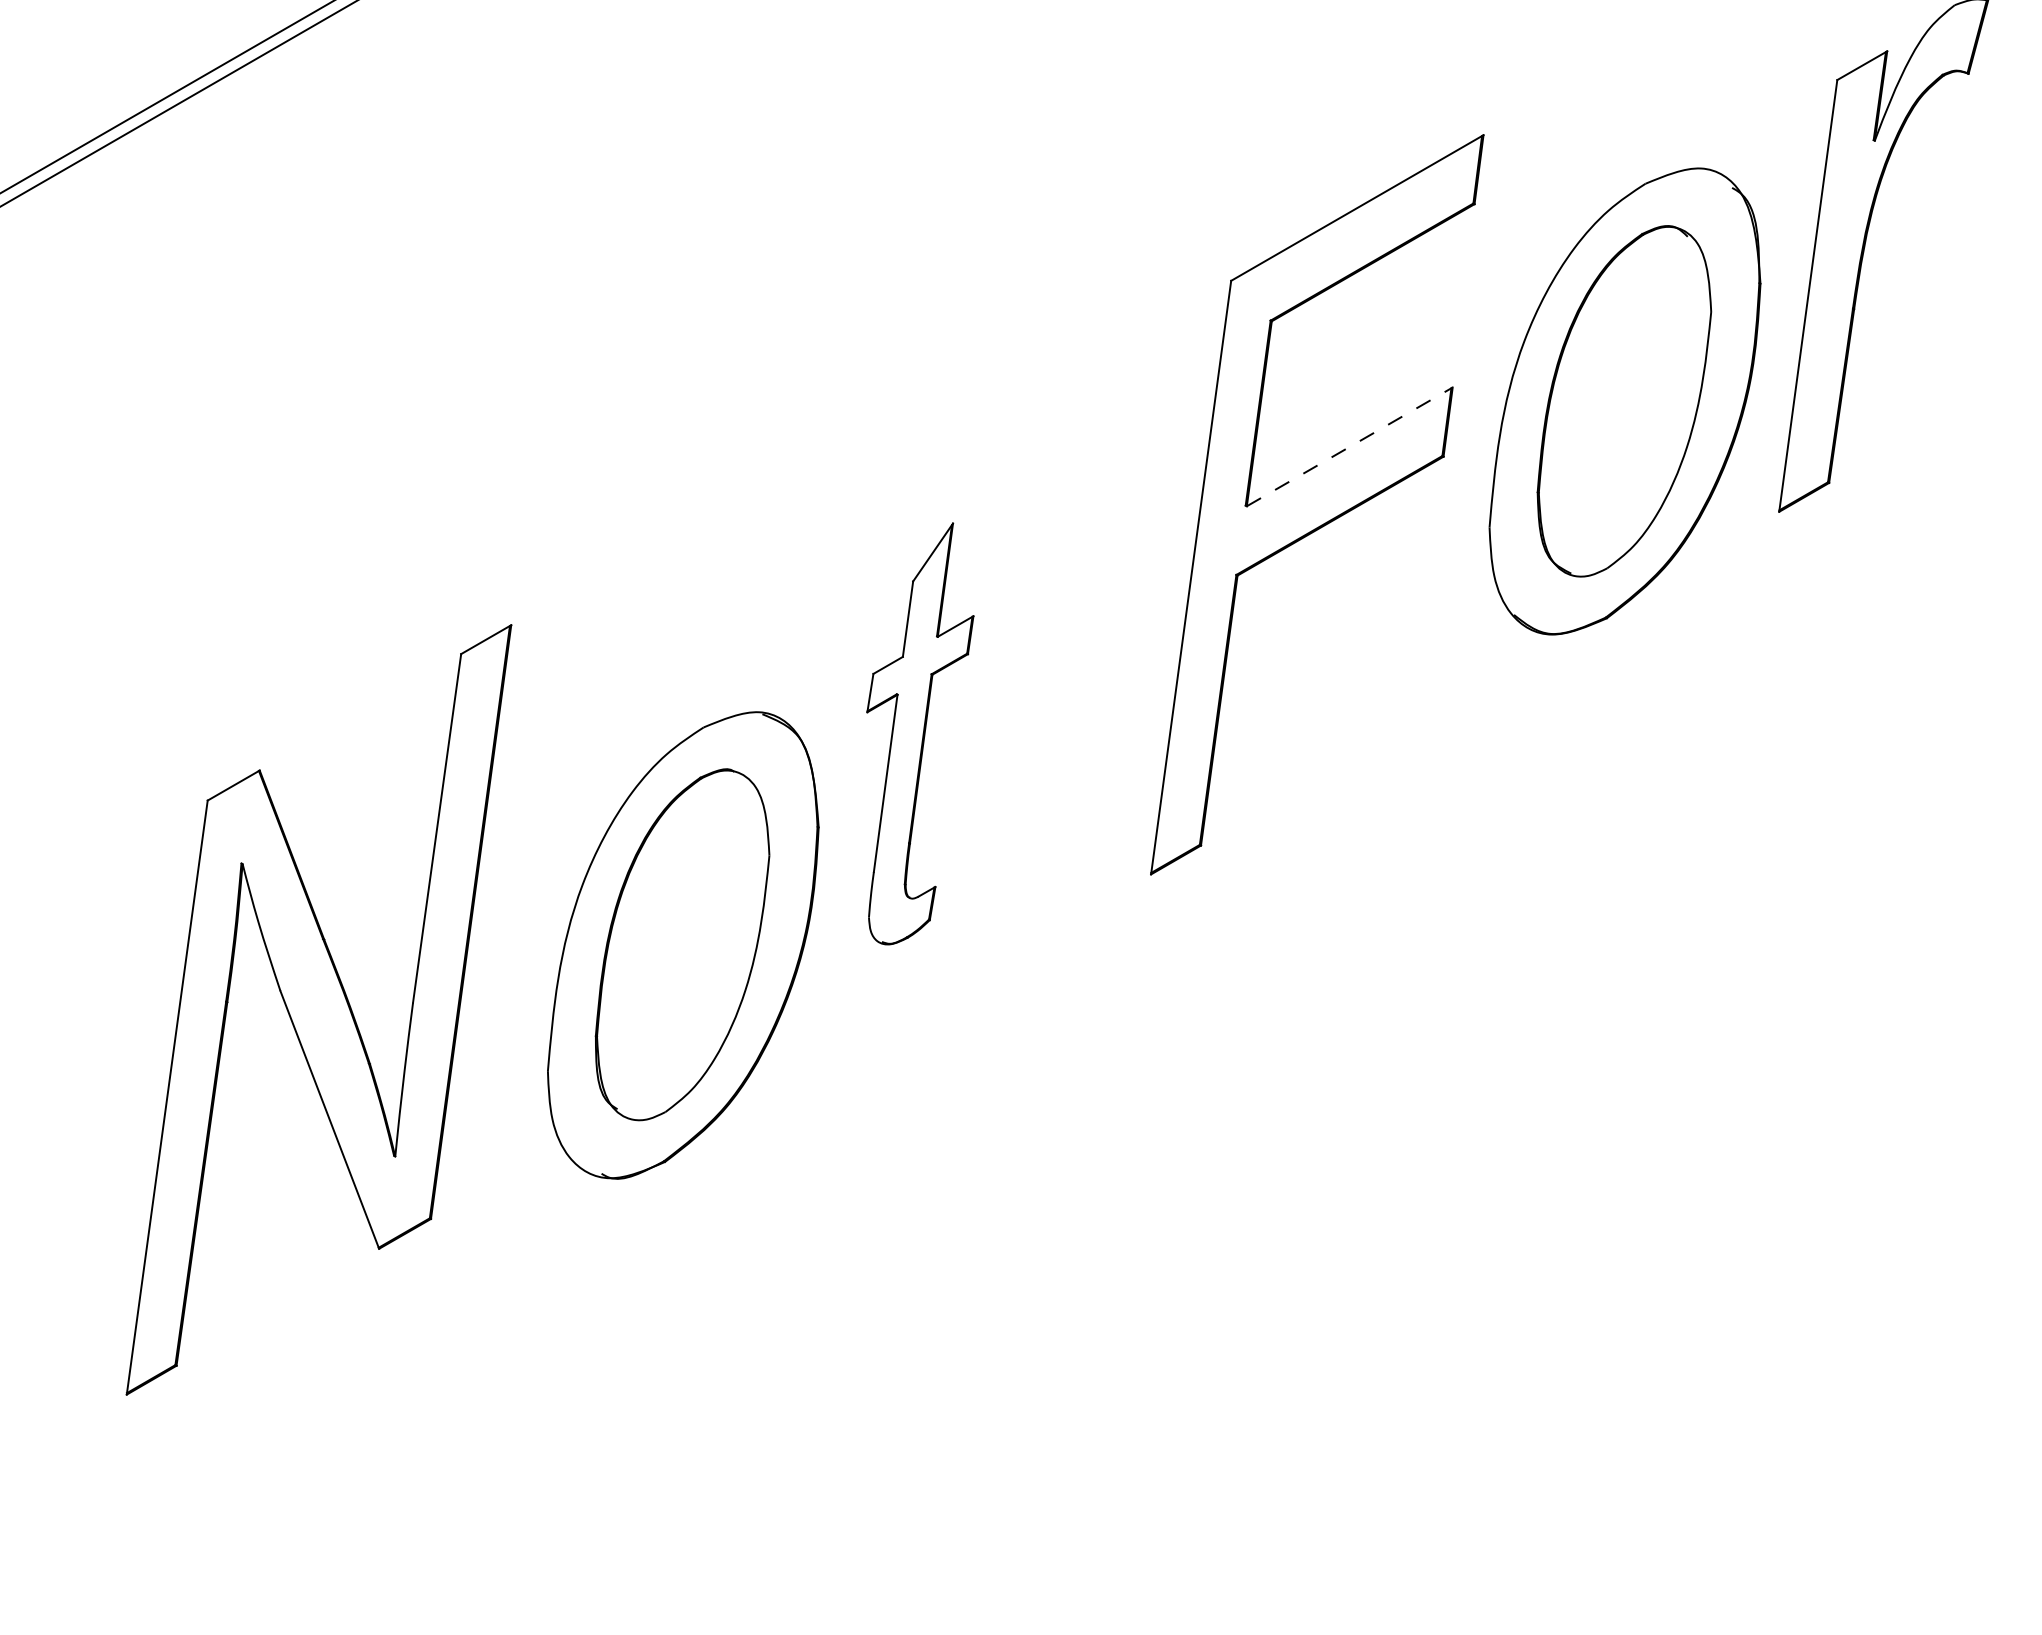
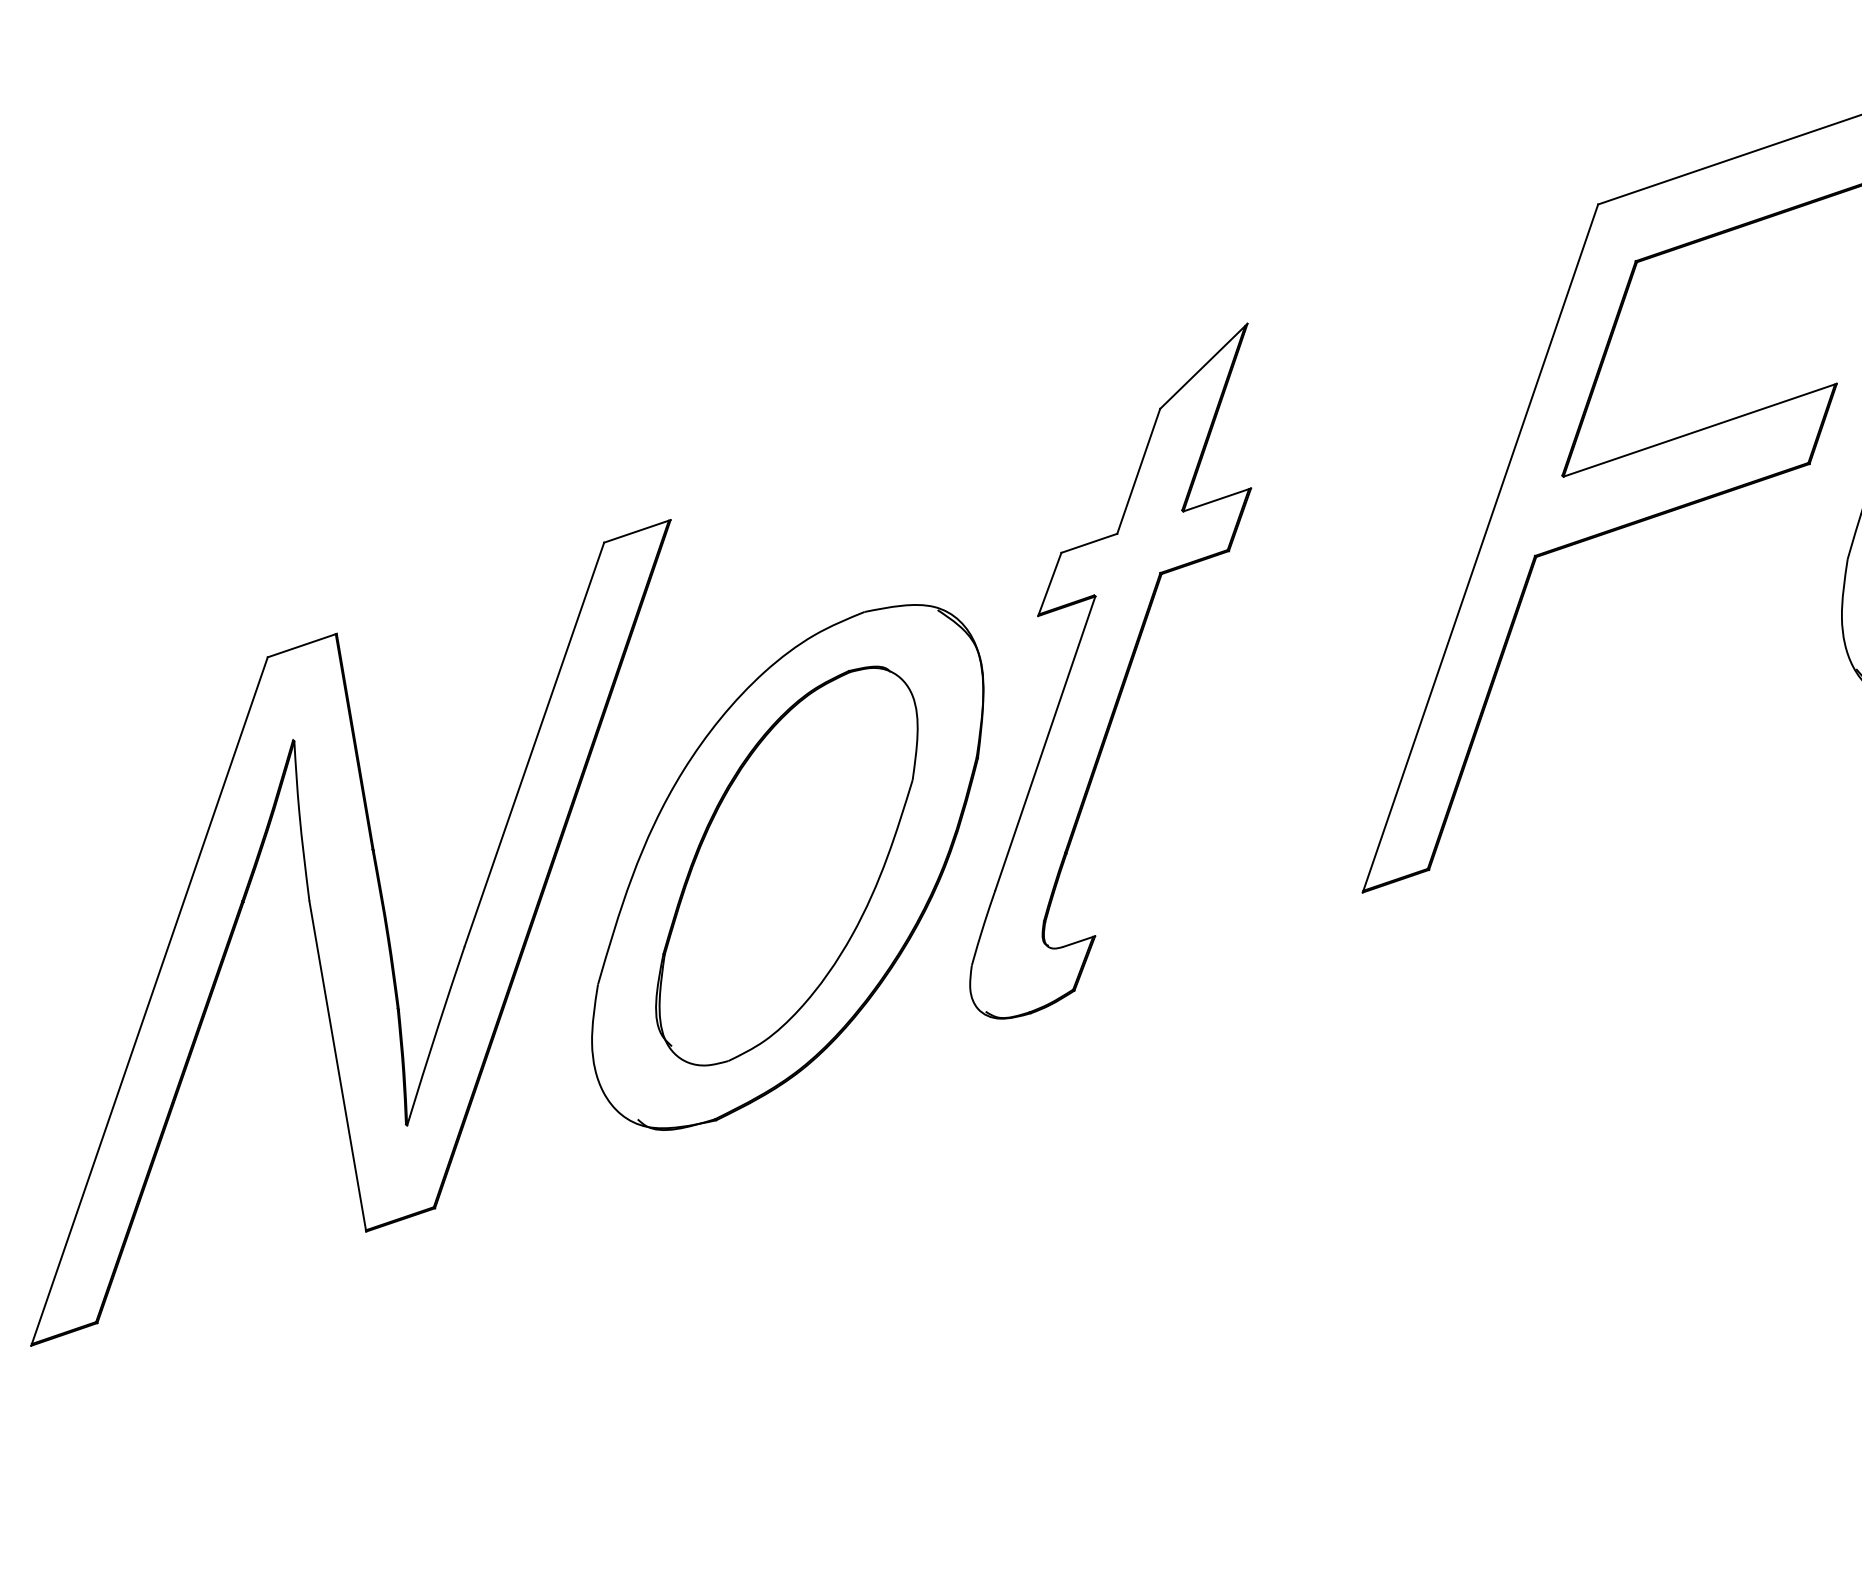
line: (1349, 446) -> (1699, 429), dashed -> solid
part: (920, 733) -> (1121, 670), size x1.43
part: (318, 1009) -> (350, 932), moved

